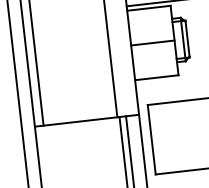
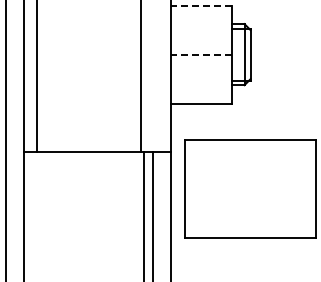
line: (148, 8) -> (201, 5), solid -> dashed
line: (152, 42) -> (201, 54), solid -> dashed

